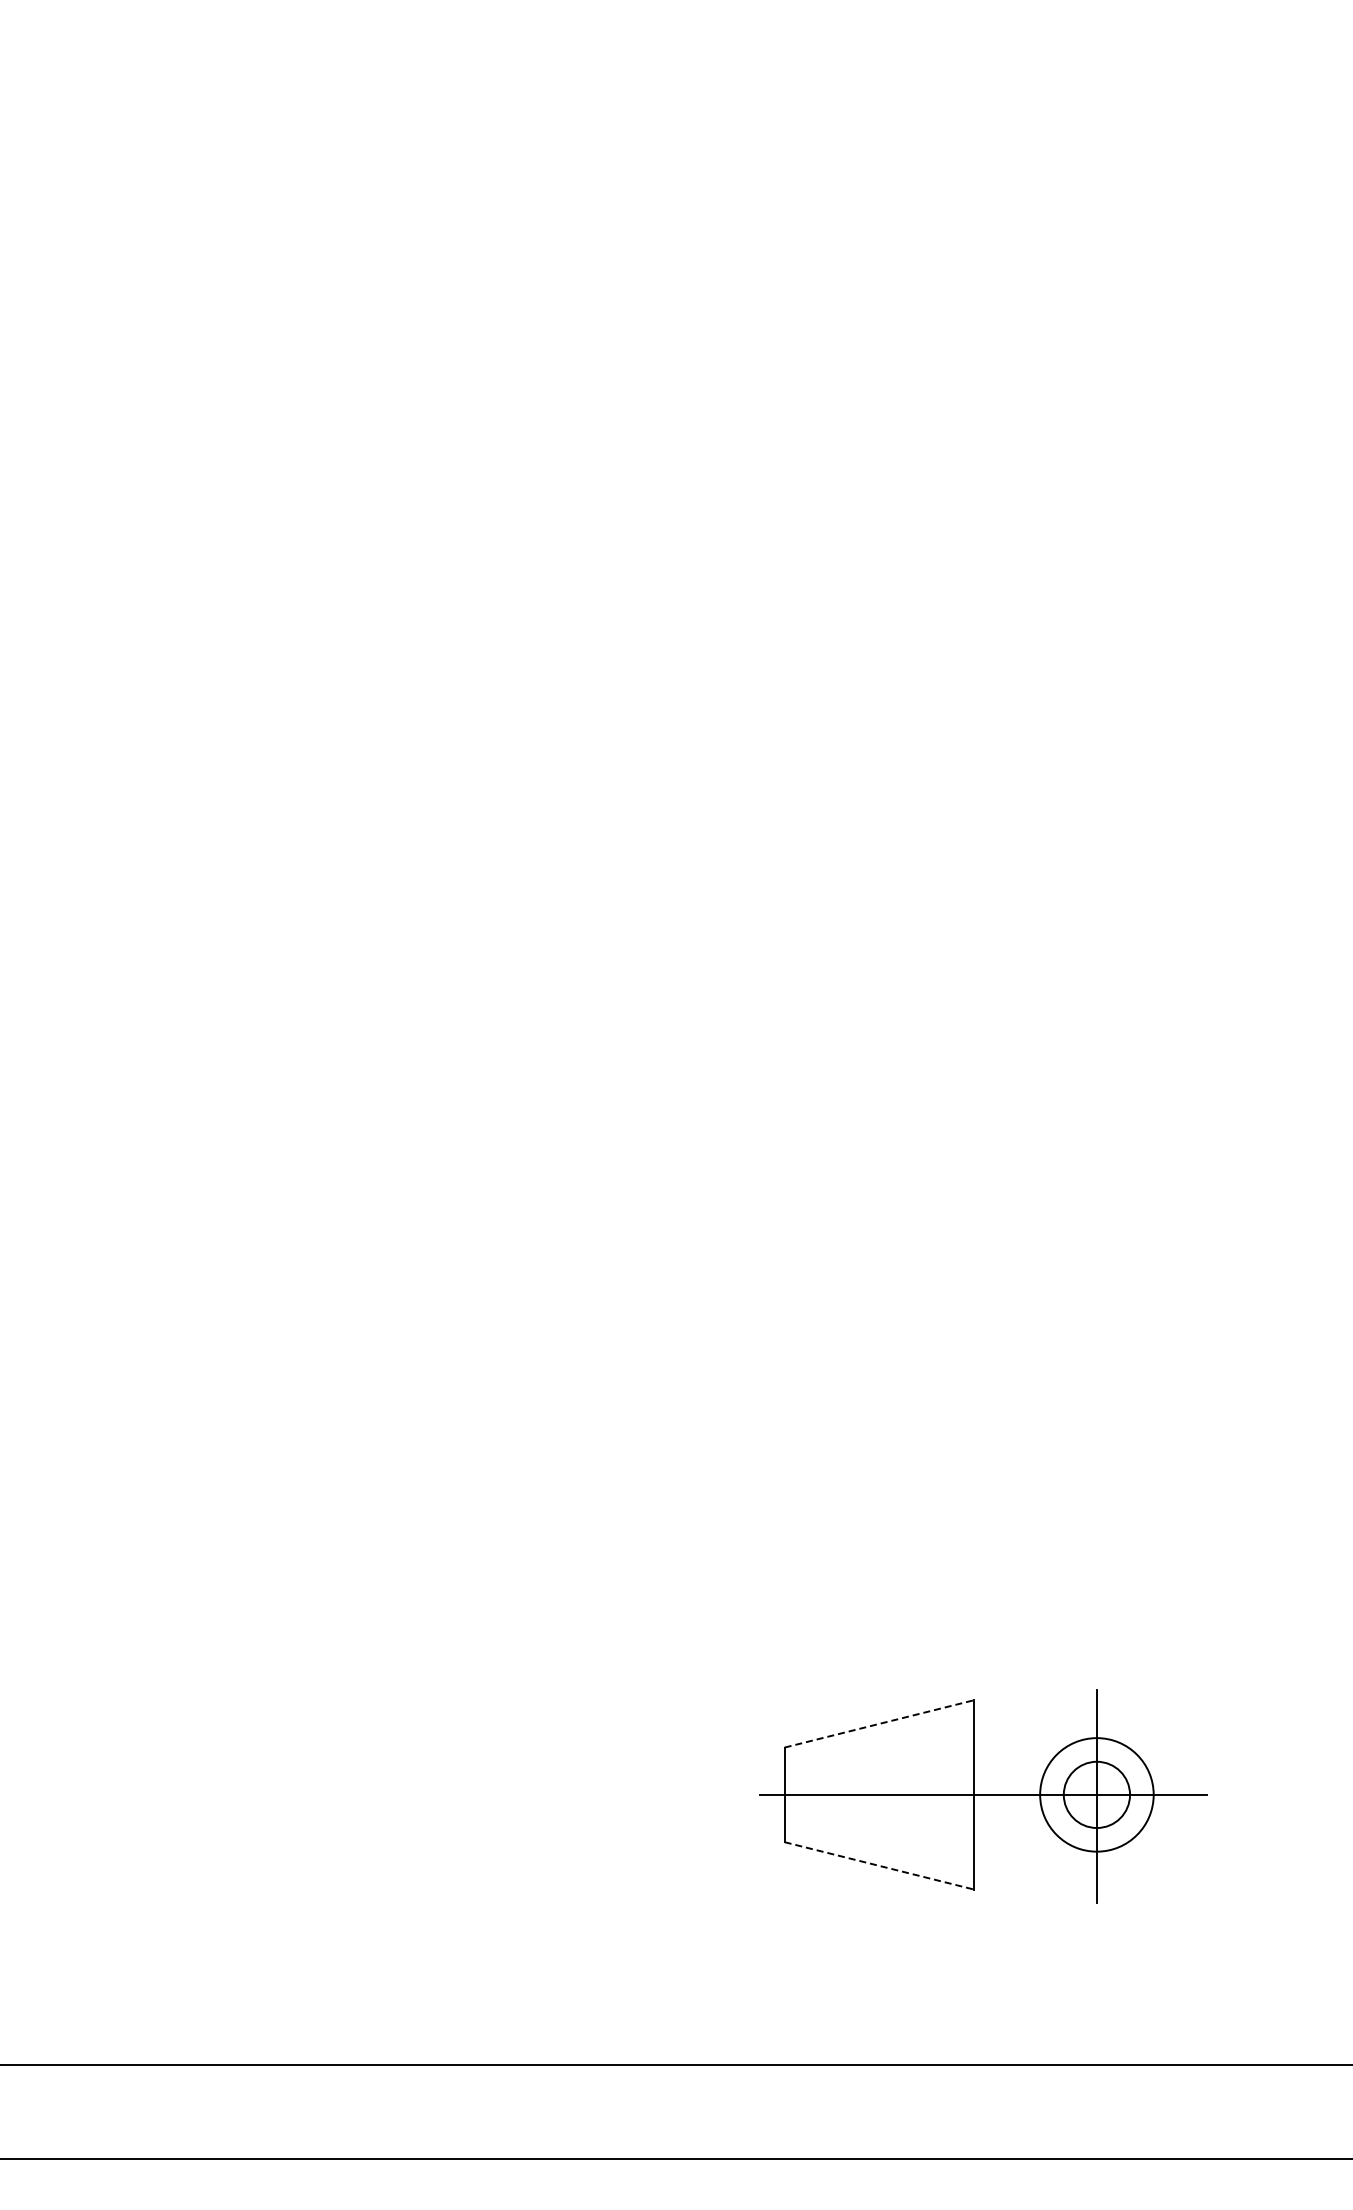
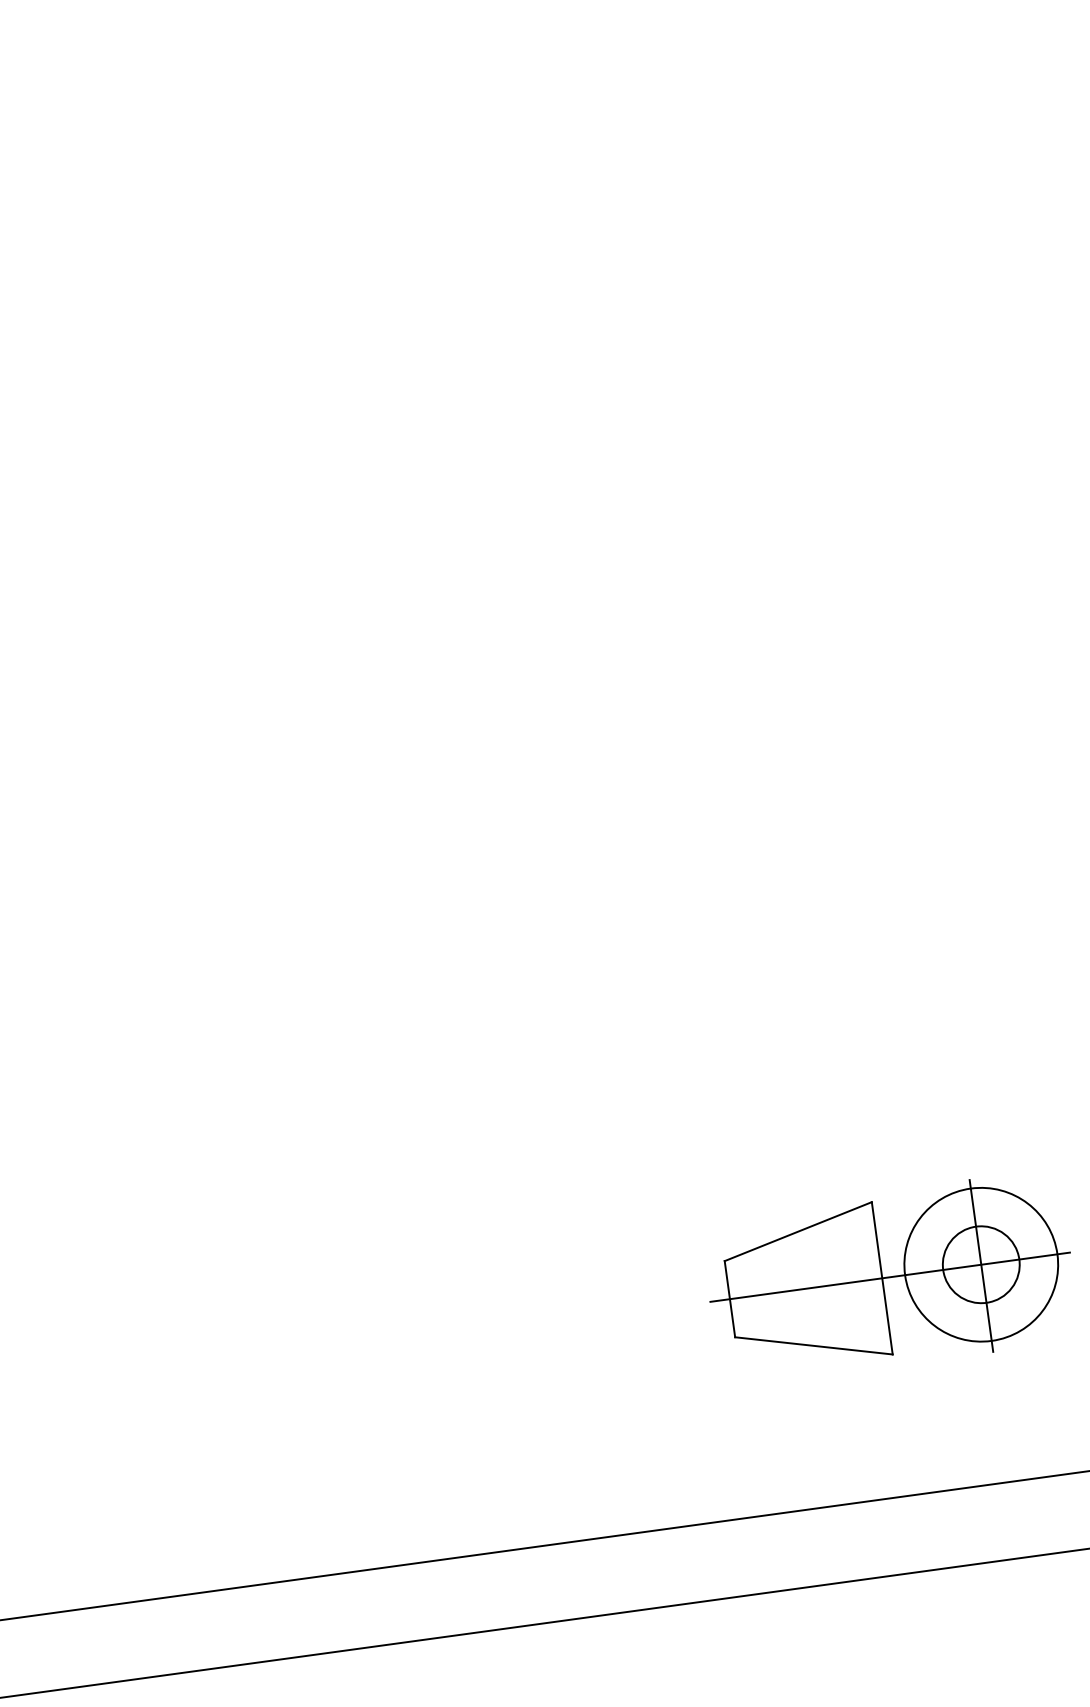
line: (879, 1723) -> (798, 1231), dashed -> solid
circle: (1096, 1794) -> (980, 1264), size x1.43
circle: (1096, 1794) -> (980, 1264), size x1.67
line: (879, 1865) -> (814, 1345), dashed -> solid

